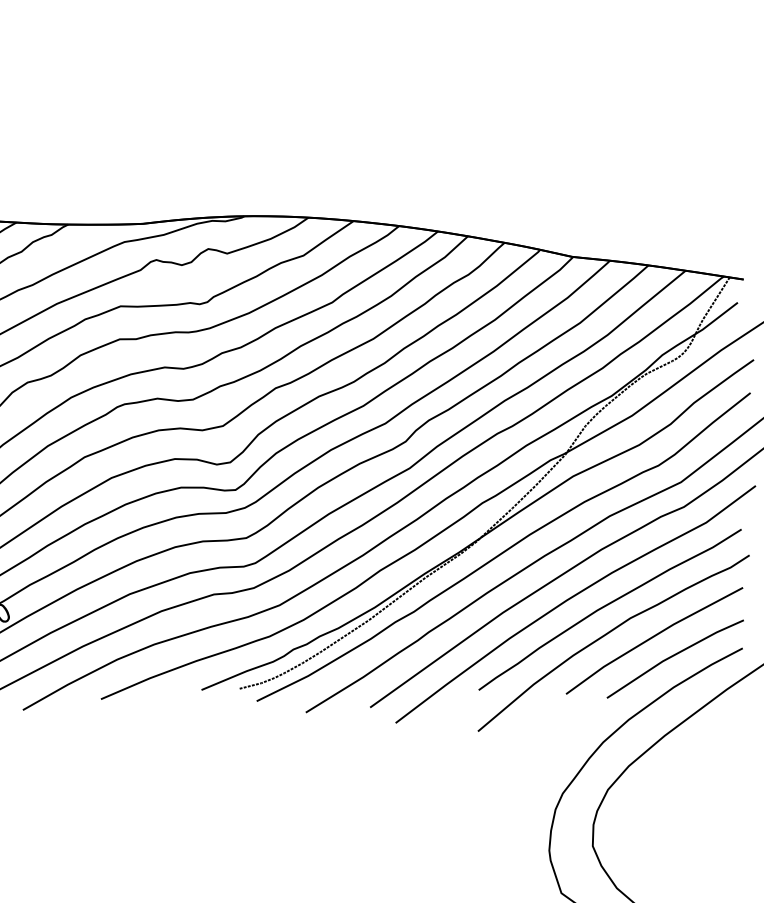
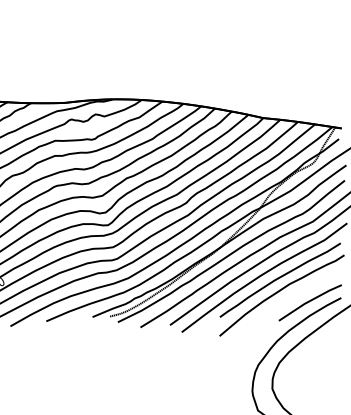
line: (653, 638) -> (300, 293), removed

